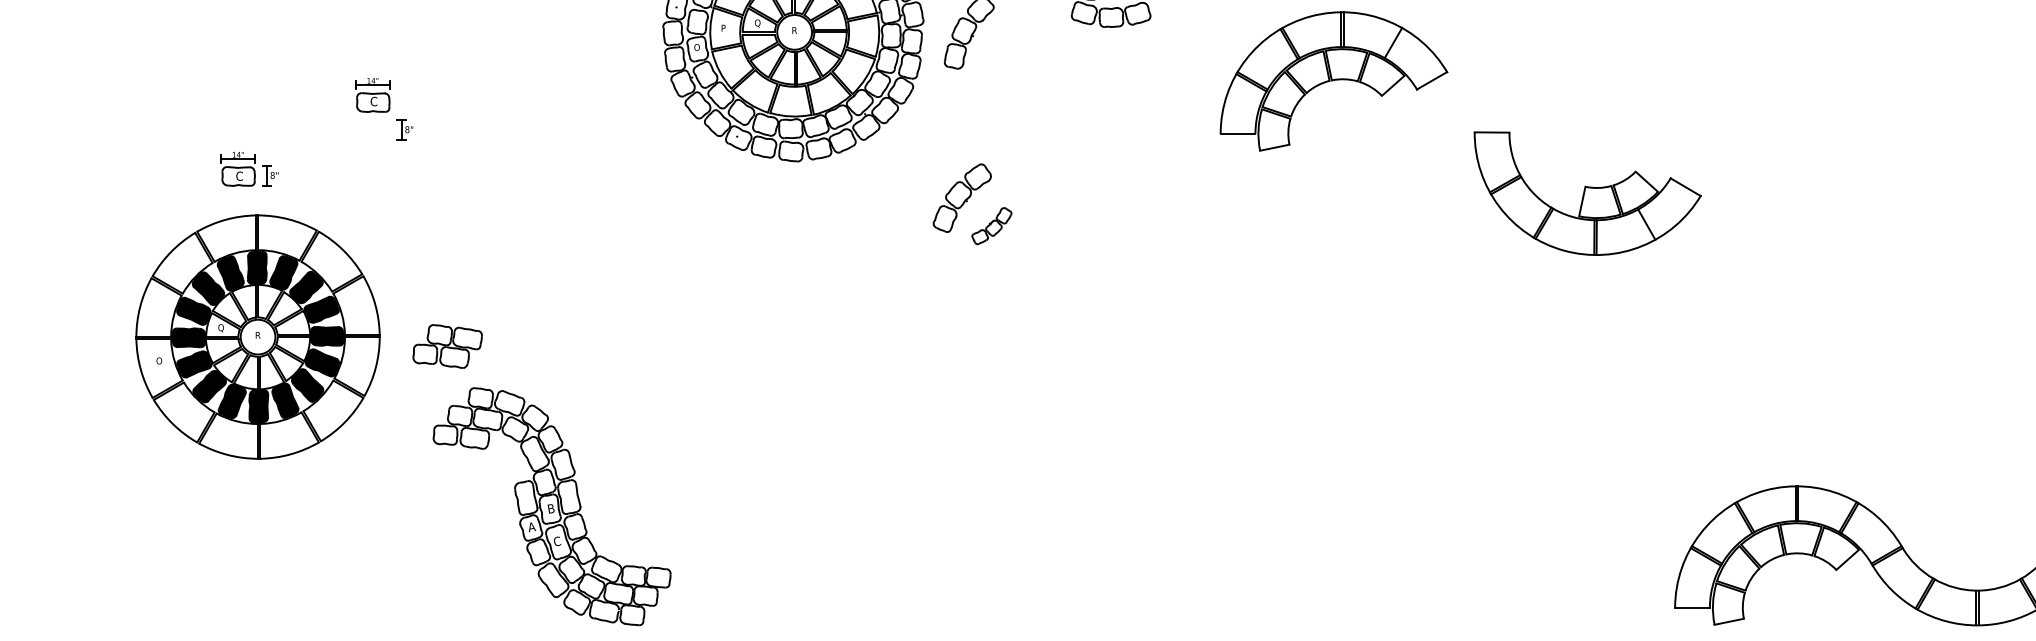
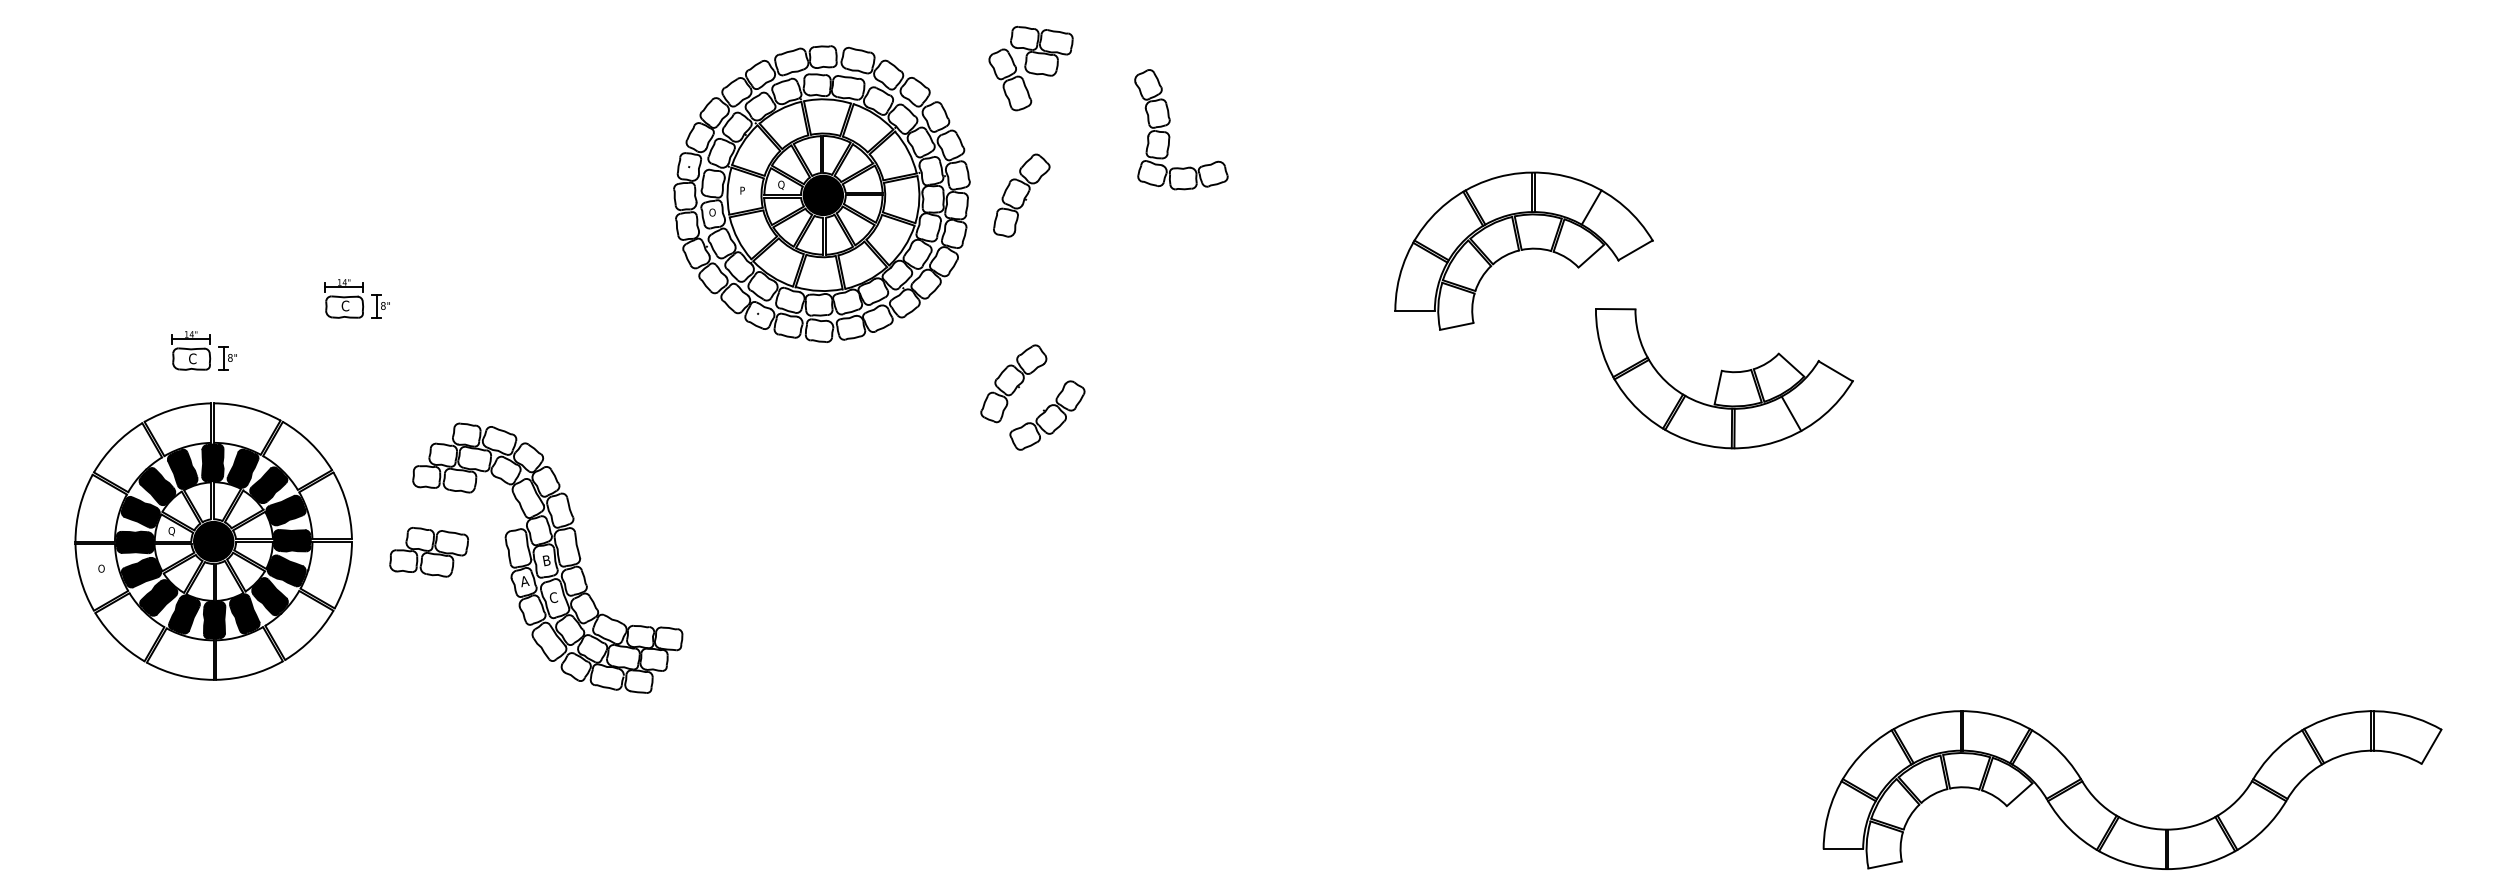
fill: (794, 32) -> (823, 195), added
part: (1333, 80) -> (1523, 250), moved
part: (373, 94) -> (344, 298), moved
part: (991, 226) -> (1047, 415), size x1.67
fill: (257, 337) -> (213, 541), added
part: (551, 506) -> (547, 557), moved

